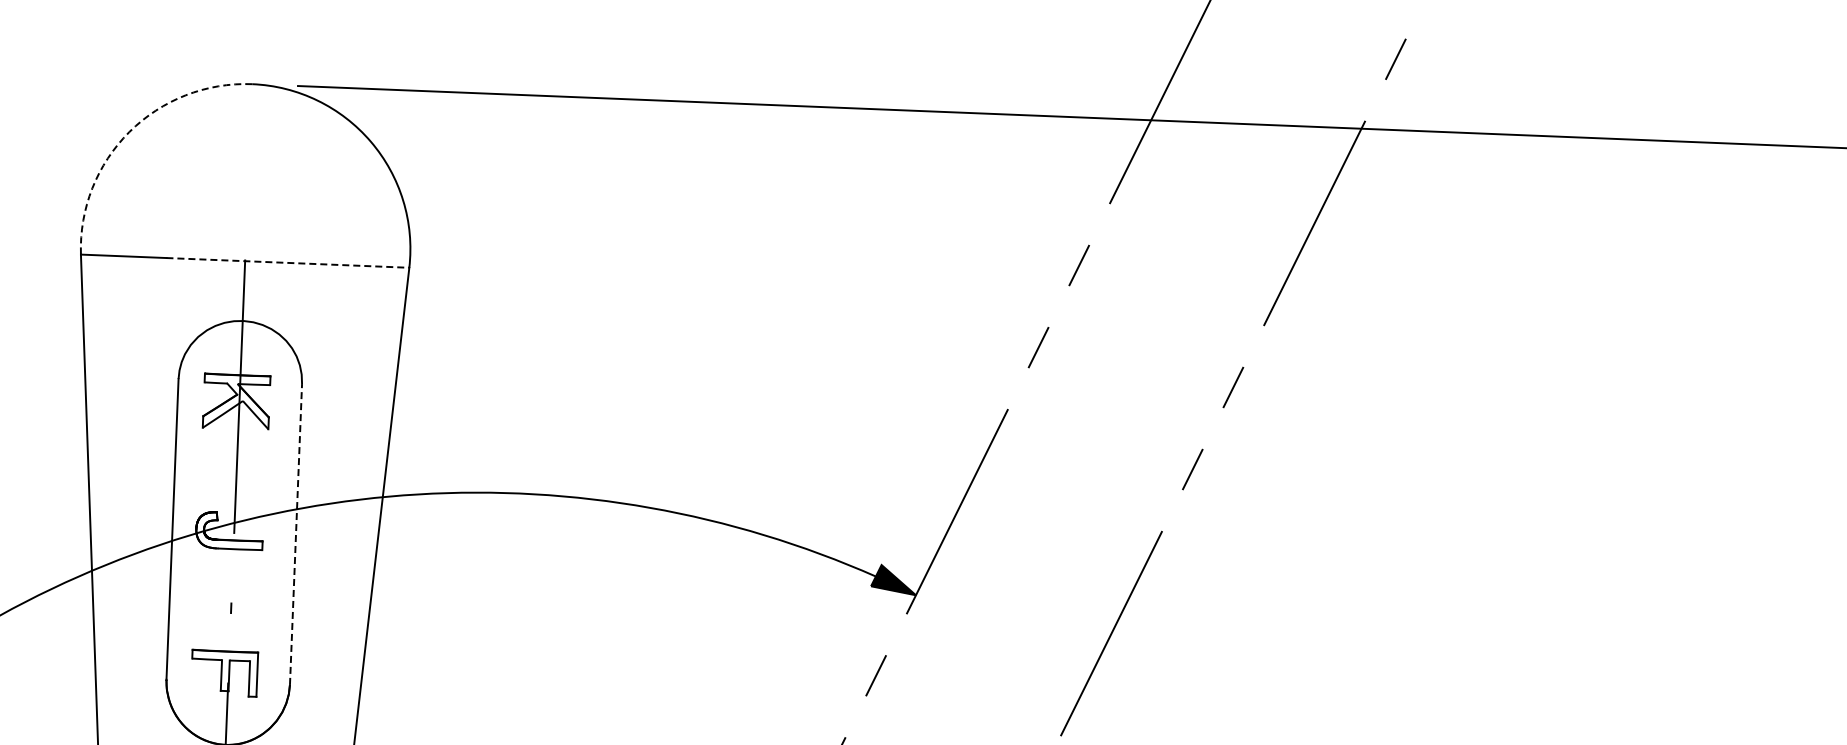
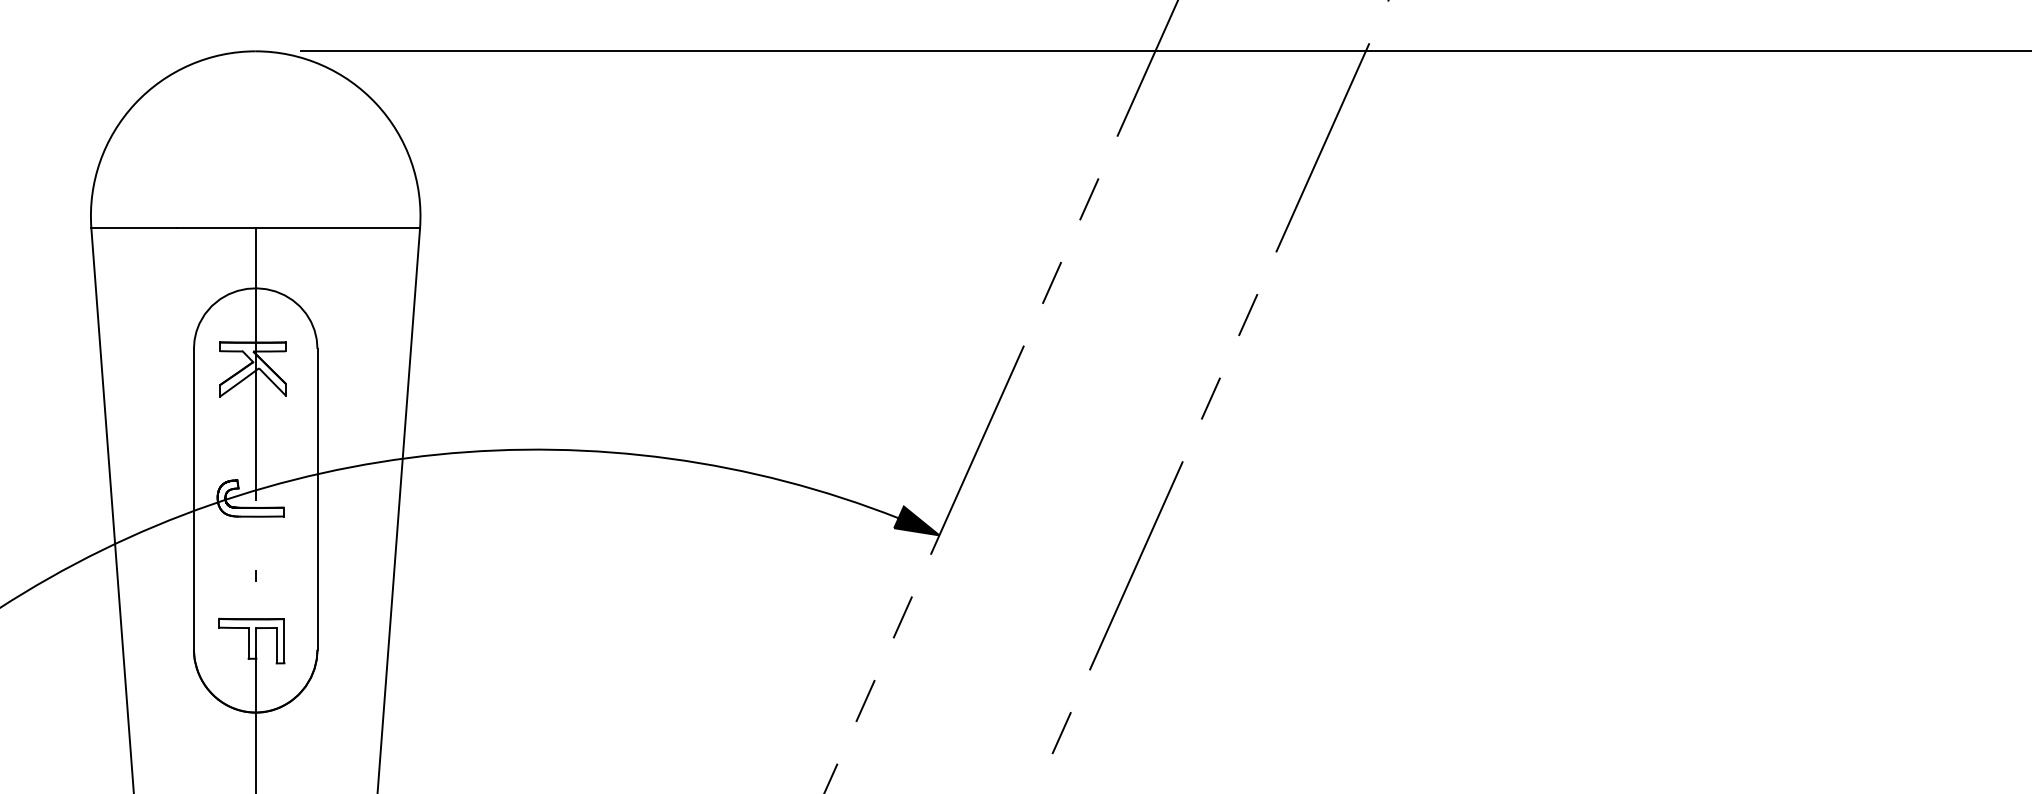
arc: (129, 132) -> (134, 104), dashed -> solid
line: (287, 262) -> (298, 228), dashed -> solid
line: (296, 534) -> (317, 499), dashed -> solid

